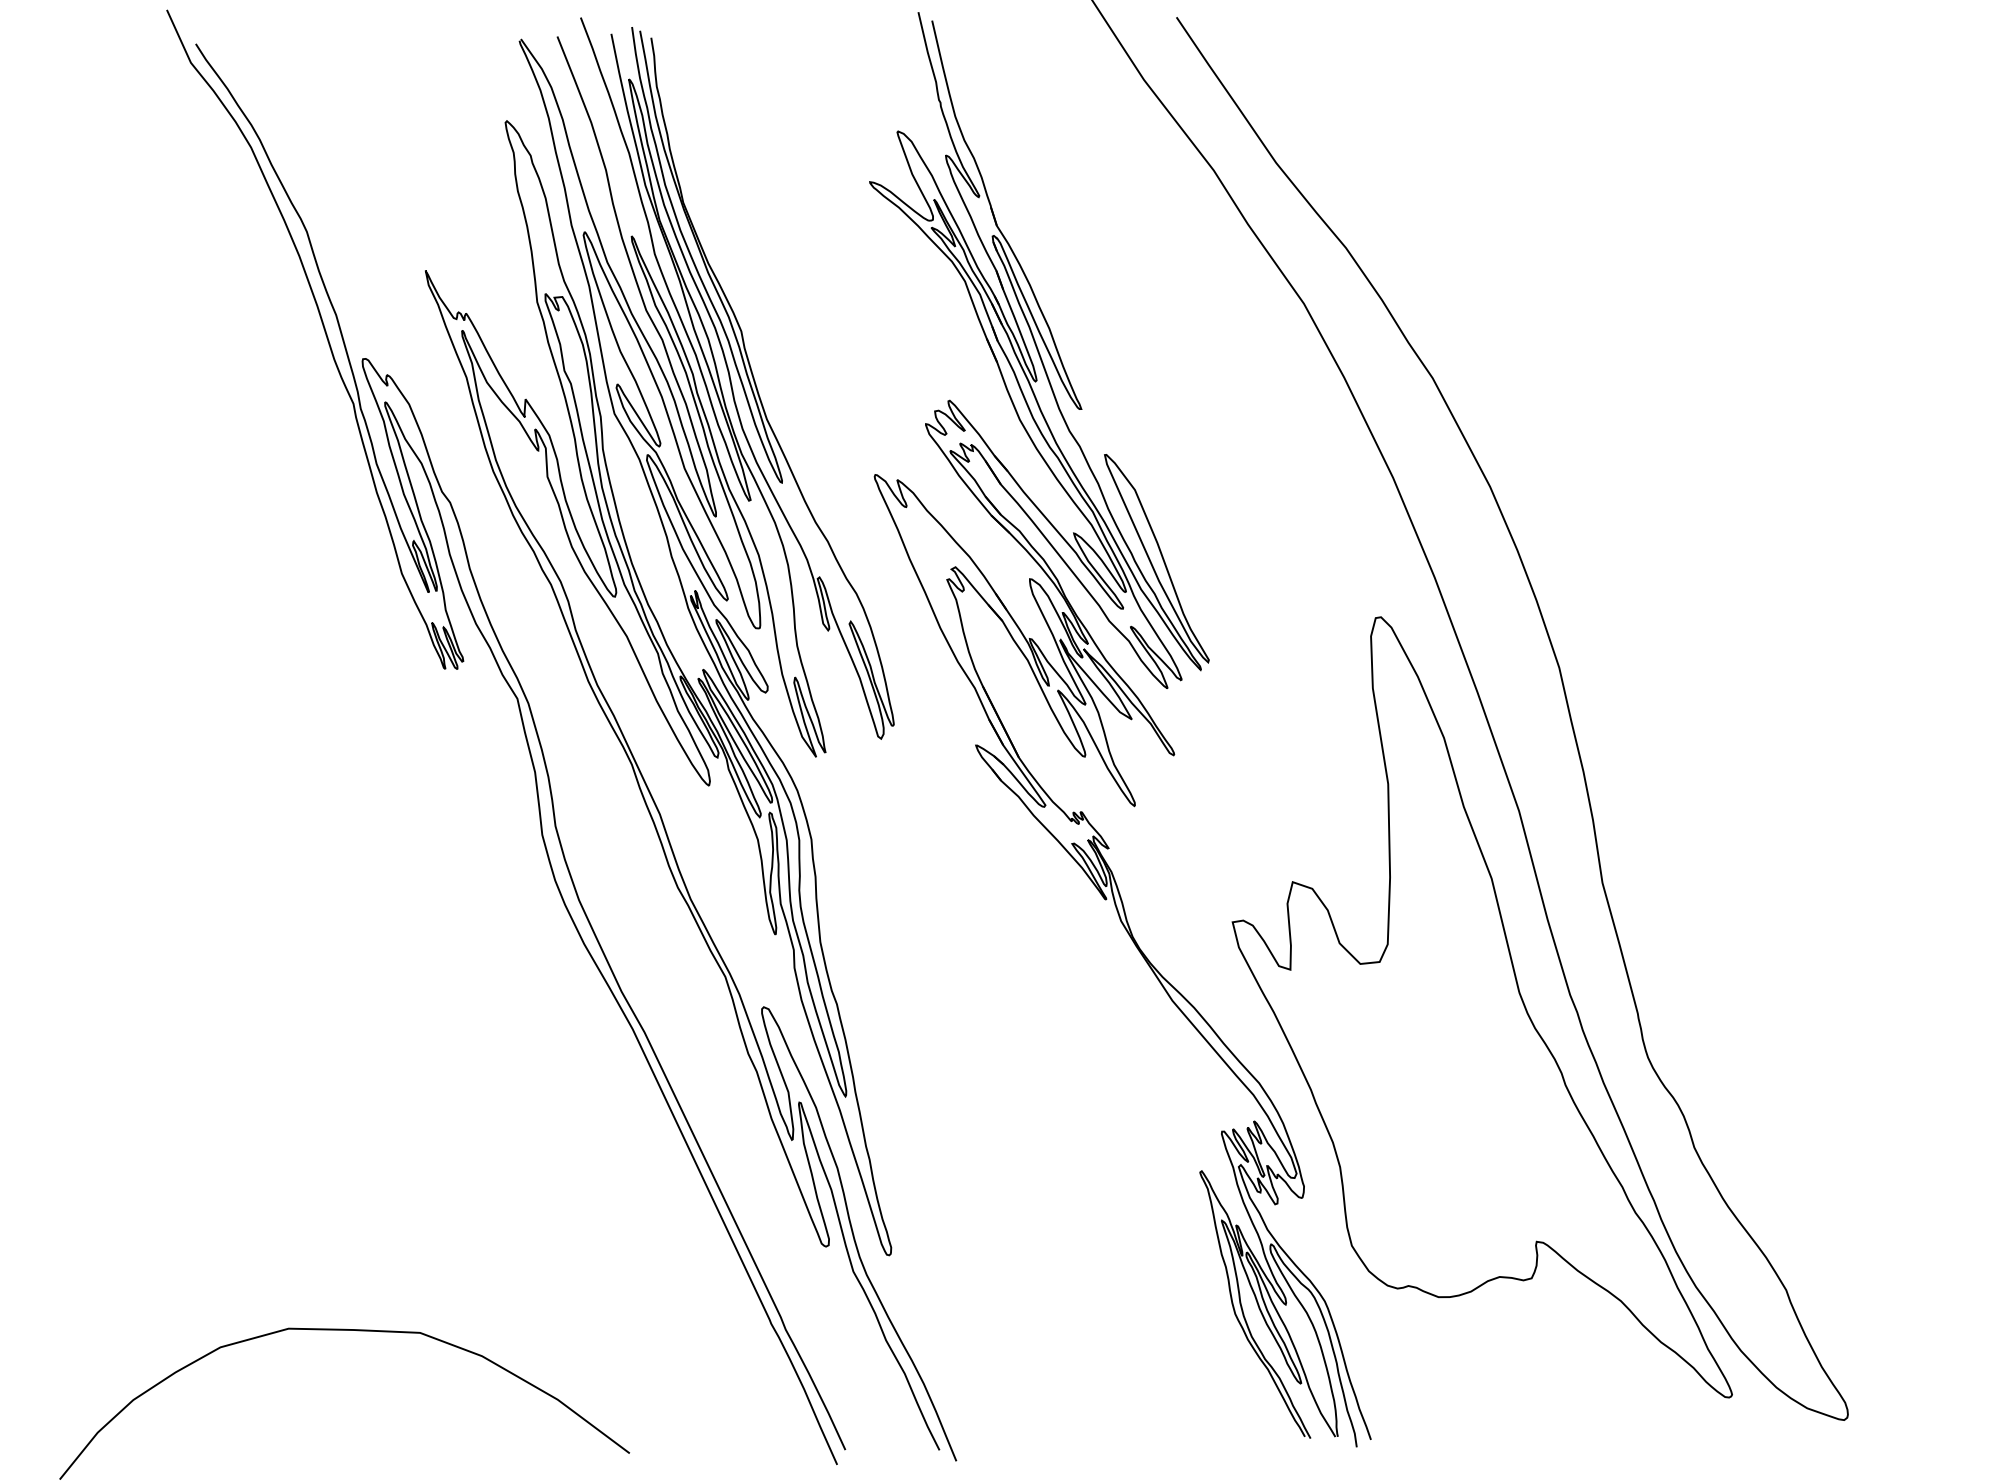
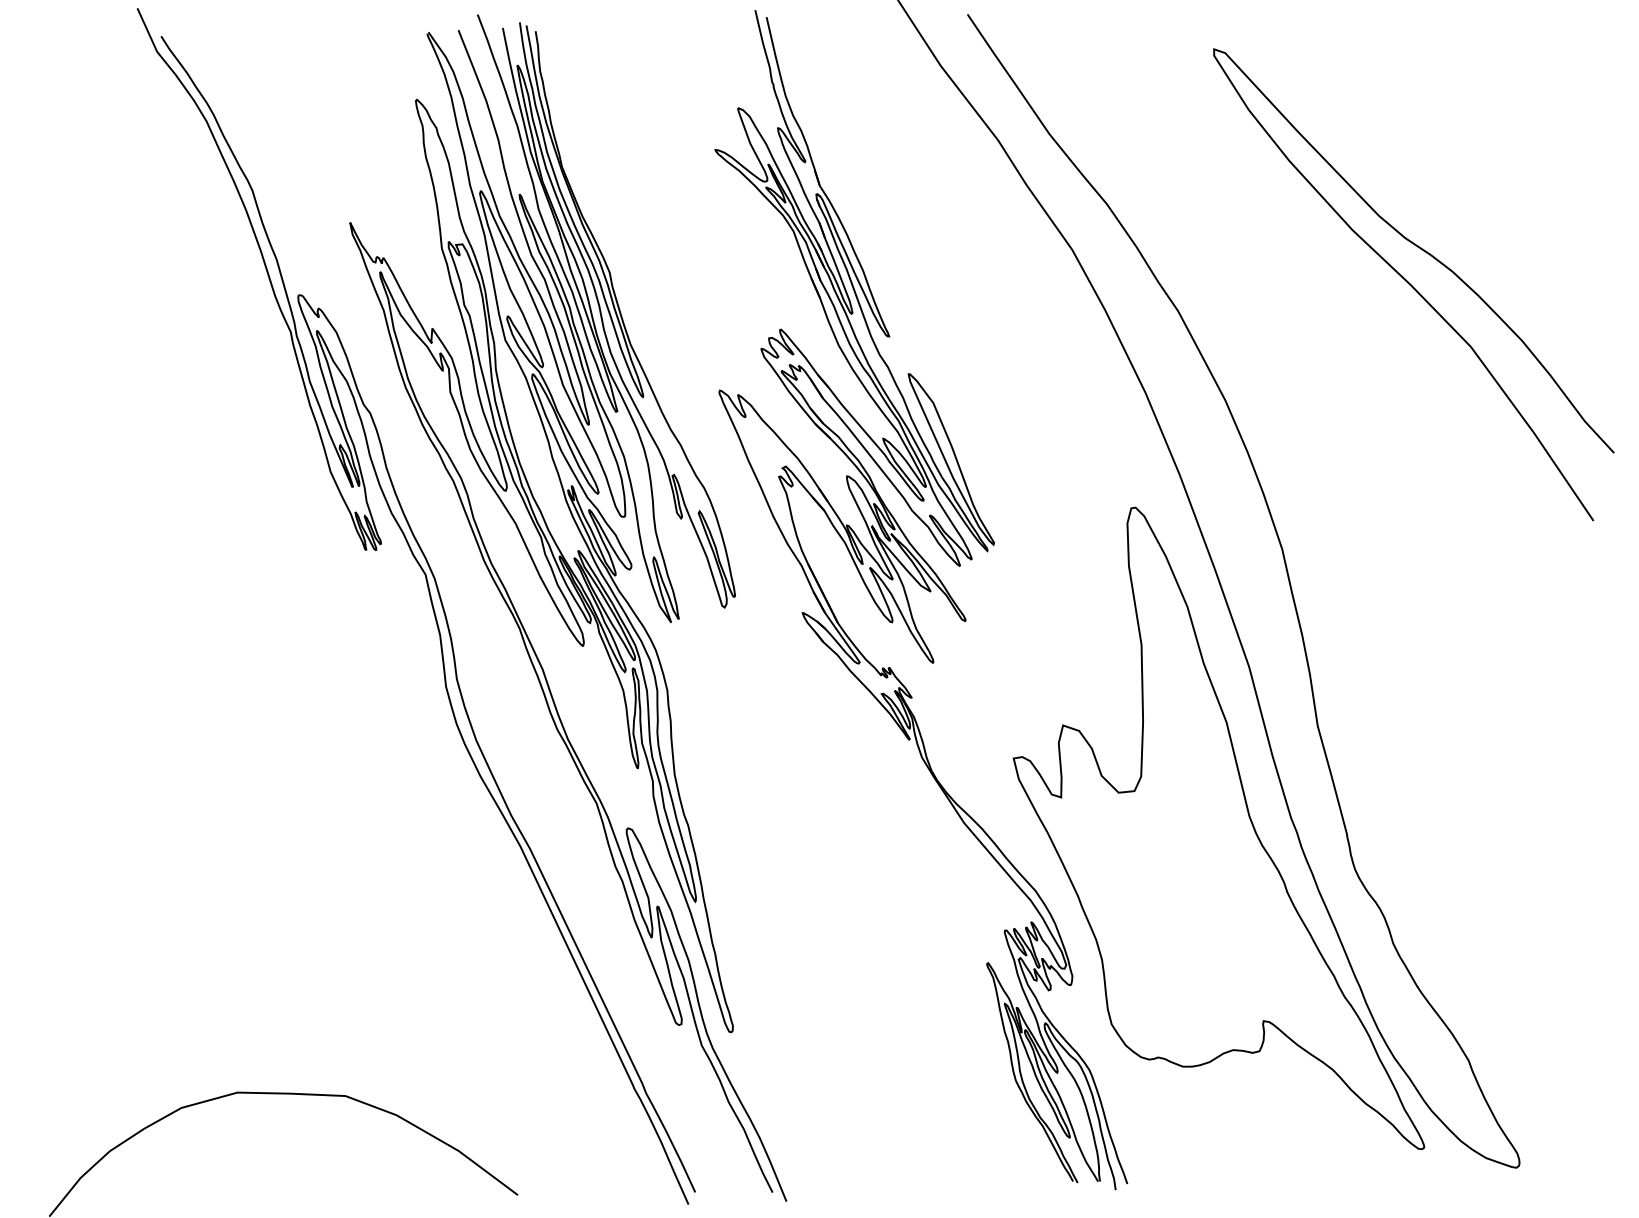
curve: (1717, 346) -> (1412, 285), added

